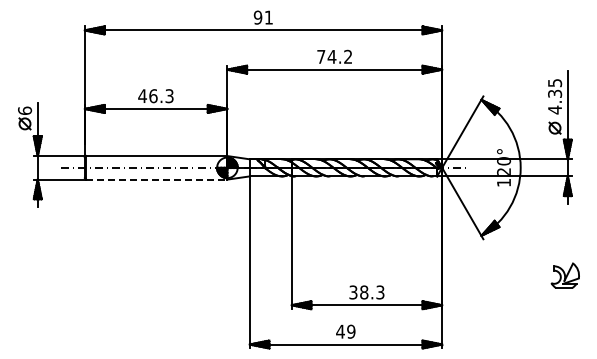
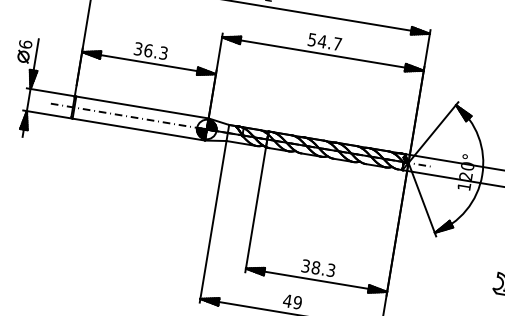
text: (334, 56) -> (324, 41), 74.2 -> 54.7
text: (142, 96) -> (138, 49), 46.3 -> 36.3
line: (157, 179) -> (139, 129), dashed -> solid

